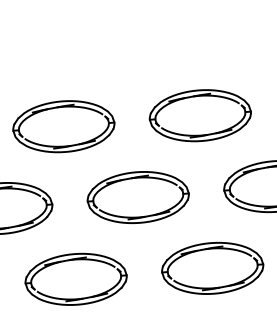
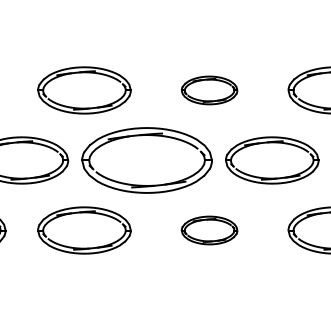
part: (200, 115) -> (209, 90), size x0.6
part: (137, 197) -> (146, 160), size x1.4
part: (212, 268) -> (209, 230), size x0.6

